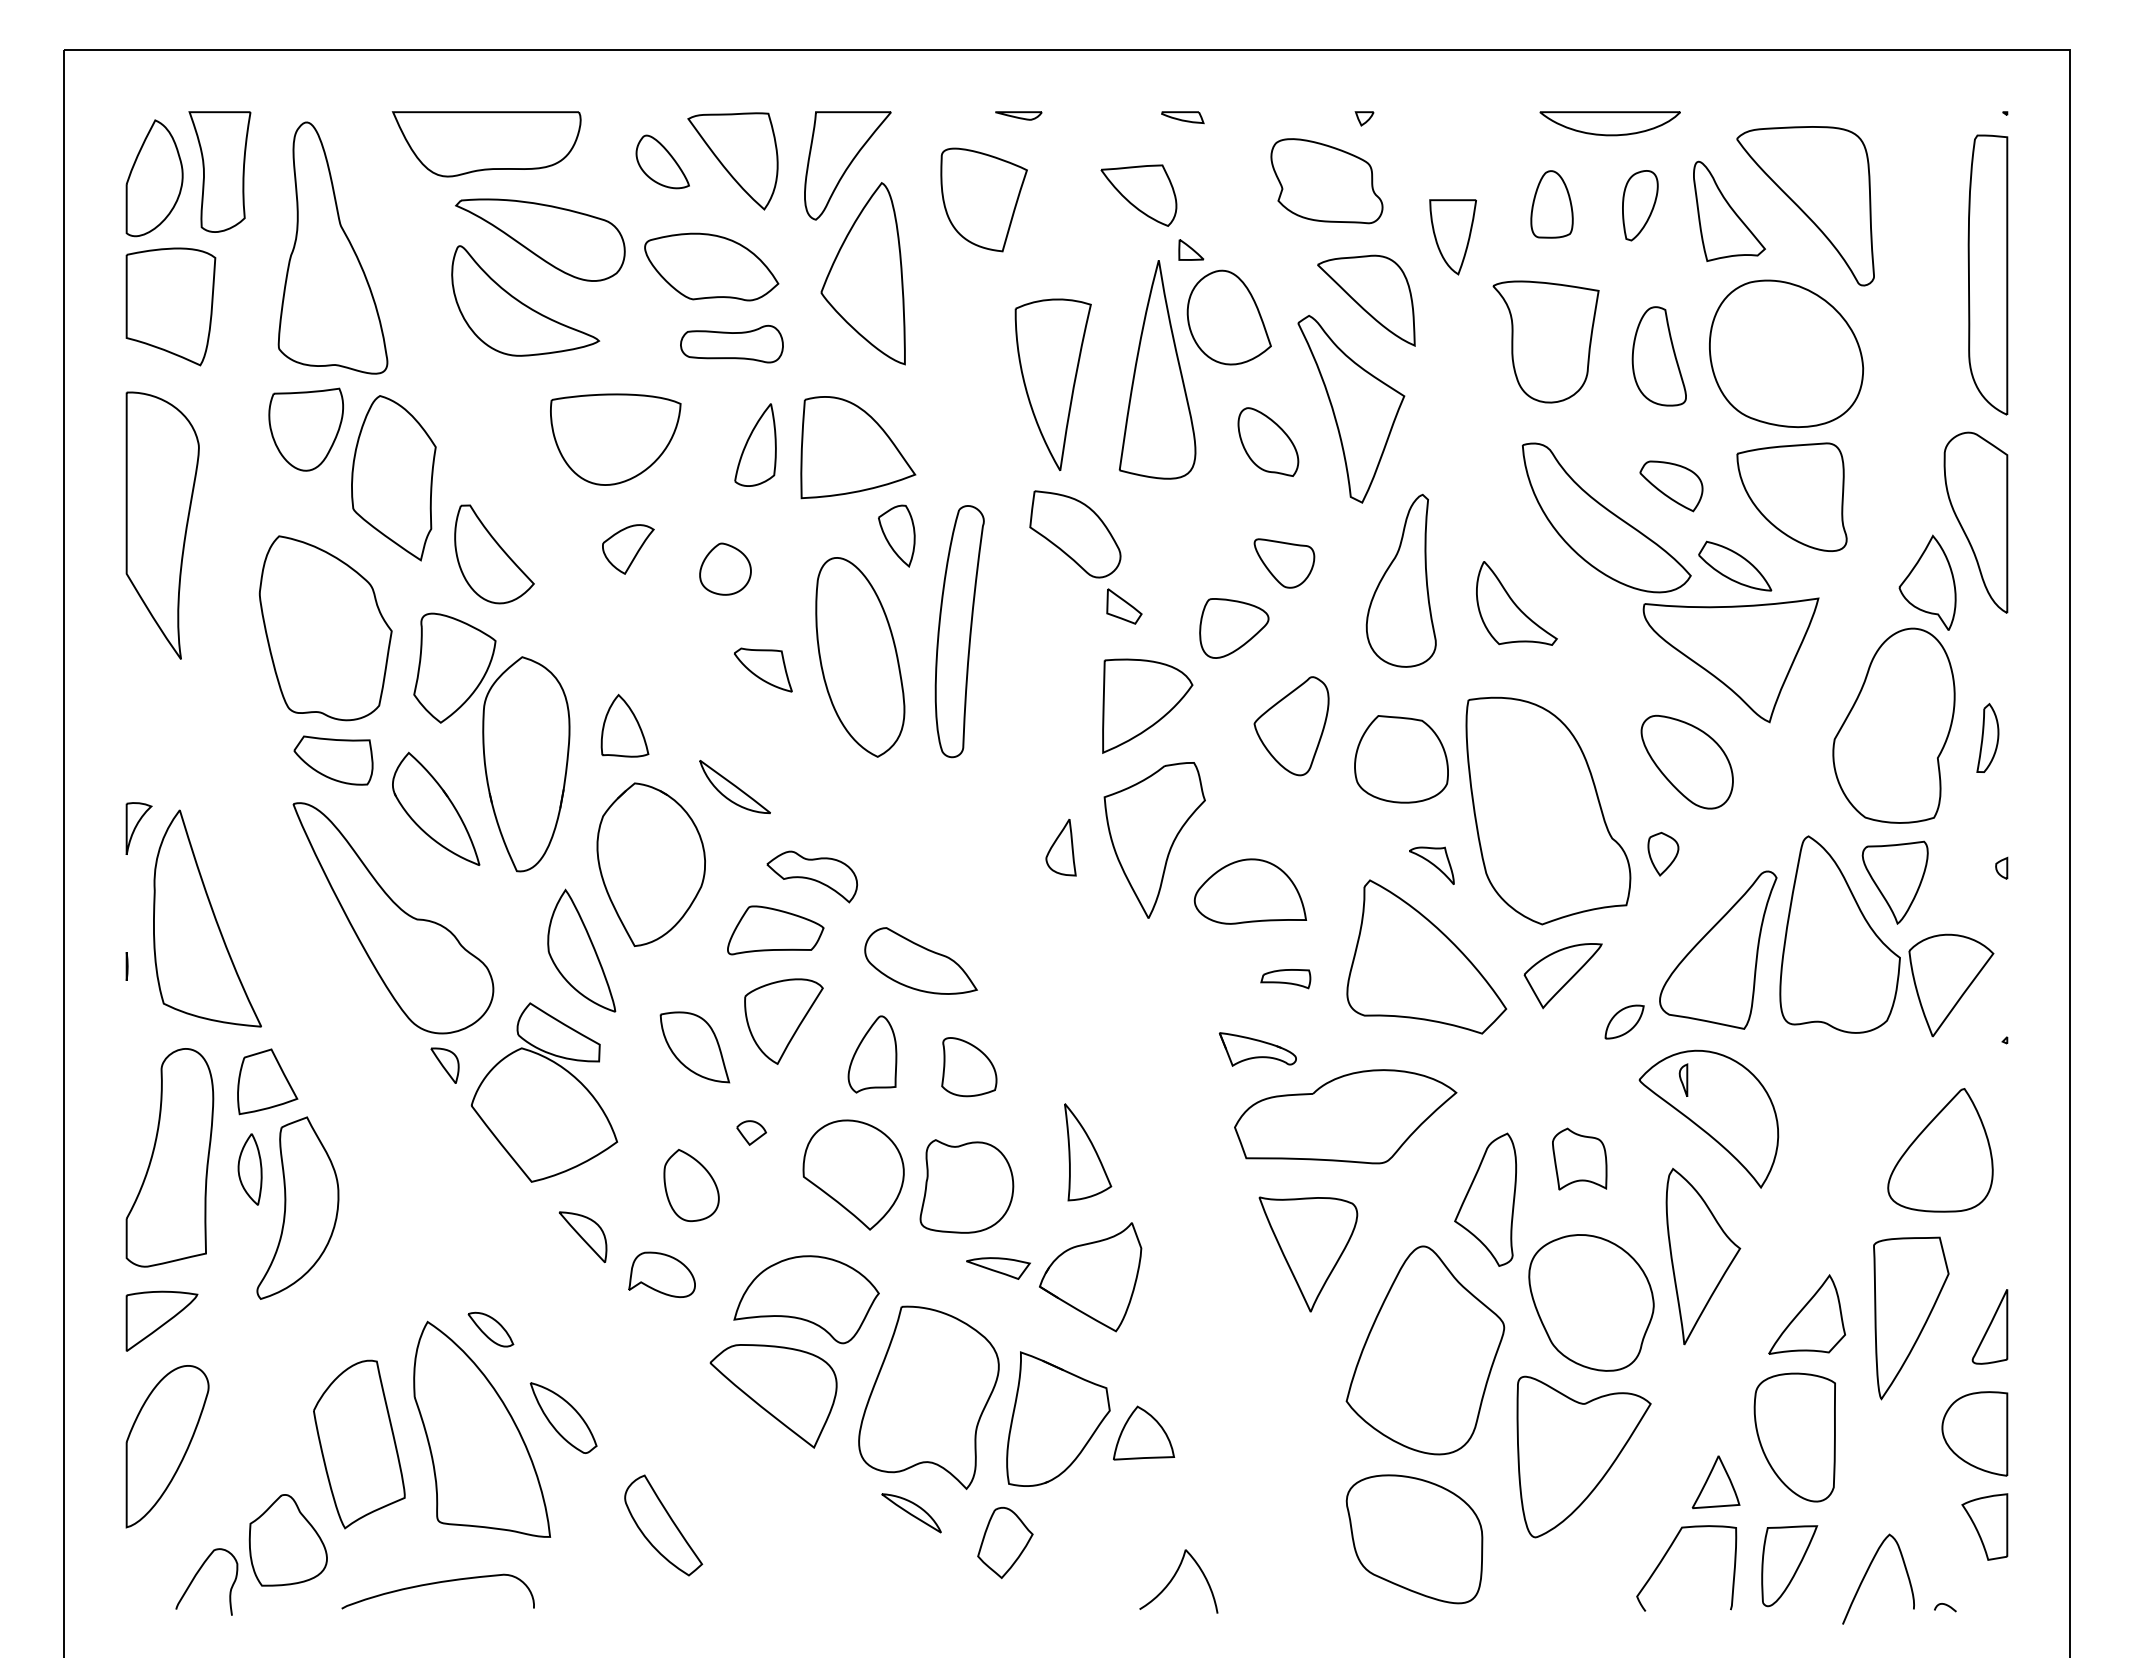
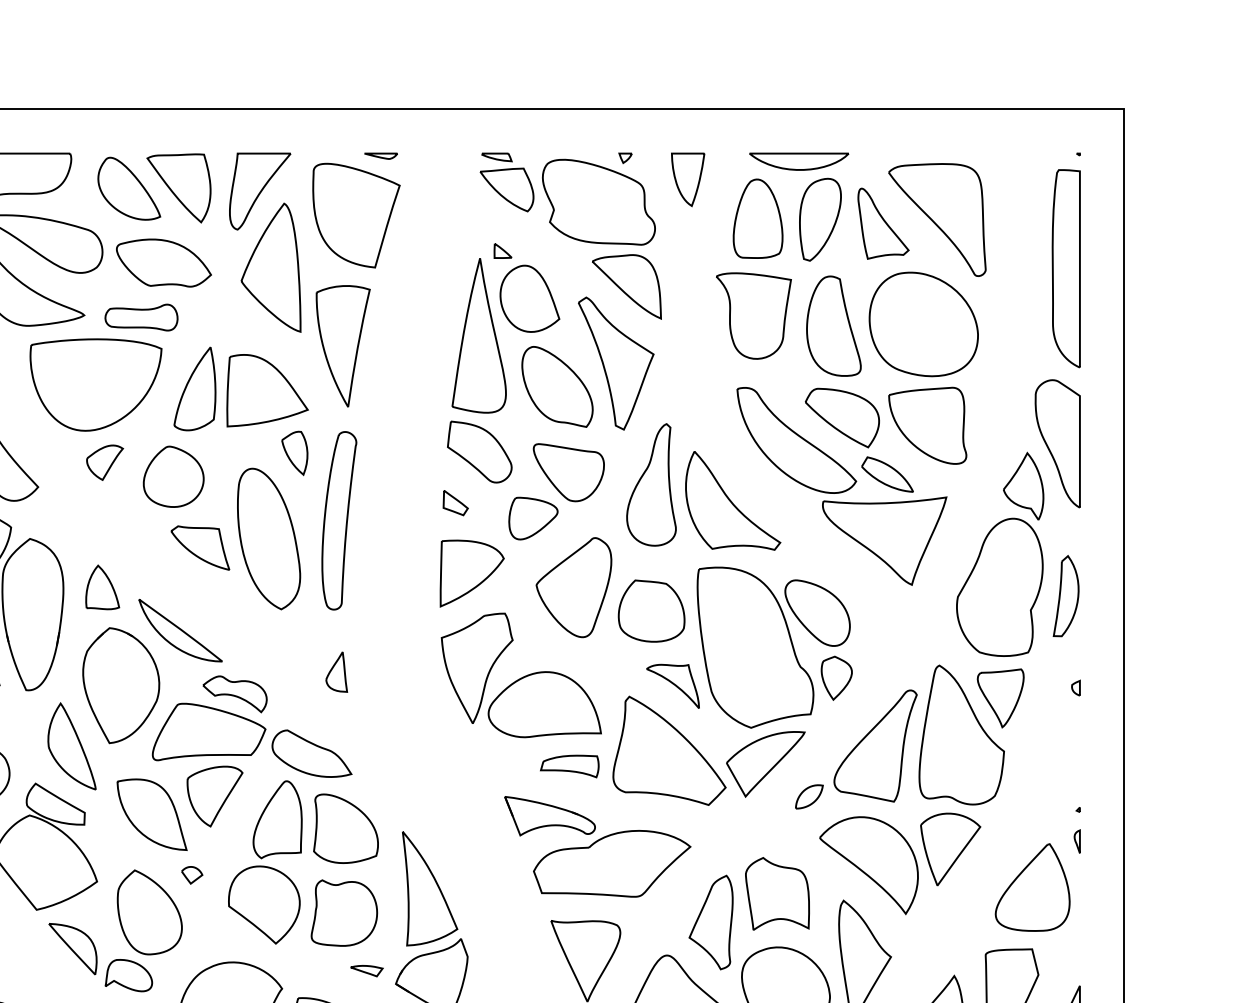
part: (662, 161) -> (129, 188), size x1.67
part: (1326, 181) -> (598, 202), size x1.43
part: (1138, 195) -> (506, 189), moved
part: (984, 199) -> (356, 215), size x1.43
part: (1551, 204) -> (757, 218), size x1.67
part: (1640, 205) -> (820, 219), size x1.67
part: (1452, 237) -> (687, 179), moved
part: (731, 343) -> (141, 317), moved
part: (1659, 356) -> (834, 326), size x1.43
part: (1052, 384) -> (342, 346), moved
part: (615, 439) -> (95, 385), size x1.43
part: (1268, 441) -> (557, 386), size x1.67
part: (755, 444) -> (194, 388), size x1.43
part: (1671, 486) -> (842, 418), size x1.67
part: (1075, 534) -> (479, 452), moved
part: (1284, 563) -> (568, 472), size x1.67
part: (725, 568) -> (173, 476), size x1.67
part: (1516, 603) -> (732, 500), size x1.67
part: (763, 669) -> (200, 547), size x1.43
part: (1291, 726) -> (573, 587), size x1.43
part: (1987, 737) -> (1065, 595), size x1.67
part: (1686, 761) -> (817, 612), moved
part: (734, 786) -> (180, 630), size x1.67
part: (1060, 847) -> (336, 672), moved
part: (1663, 853) -> (836, 677), size x1.43
part: (1431, 865) -> (672, 686), size x1.67
part: (1250, 891) -> (544, 704), size x1.43
part: (775, 930) -> (209, 732), size x1.67
part: (1563, 975) -> (766, 763), size x1.43
part: (1285, 978) -> (569, 766), size x1.67
part: (1951, 985) -> (950, 849), moved
part: (694, 1047) -> (151, 814), size x1.43
part: (1257, 1049) -> (549, 816), size x1.67
part: (872, 1054) -> (277, 819), size x1.43
part: (969, 1066) -> (346, 828), size x1.67
part: (1683, 1079) -> (1077, 841), moved
part: (1087, 1152) -> (429, 889), size x1.67
part: (1579, 1158) -> (777, 893), size x1.67
part: (691, 1185) -> (149, 912), size x1.67
part: (582, 1236) -> (72, 948), size x1.43
part: (998, 1268) -> (366, 971), size x0.71

